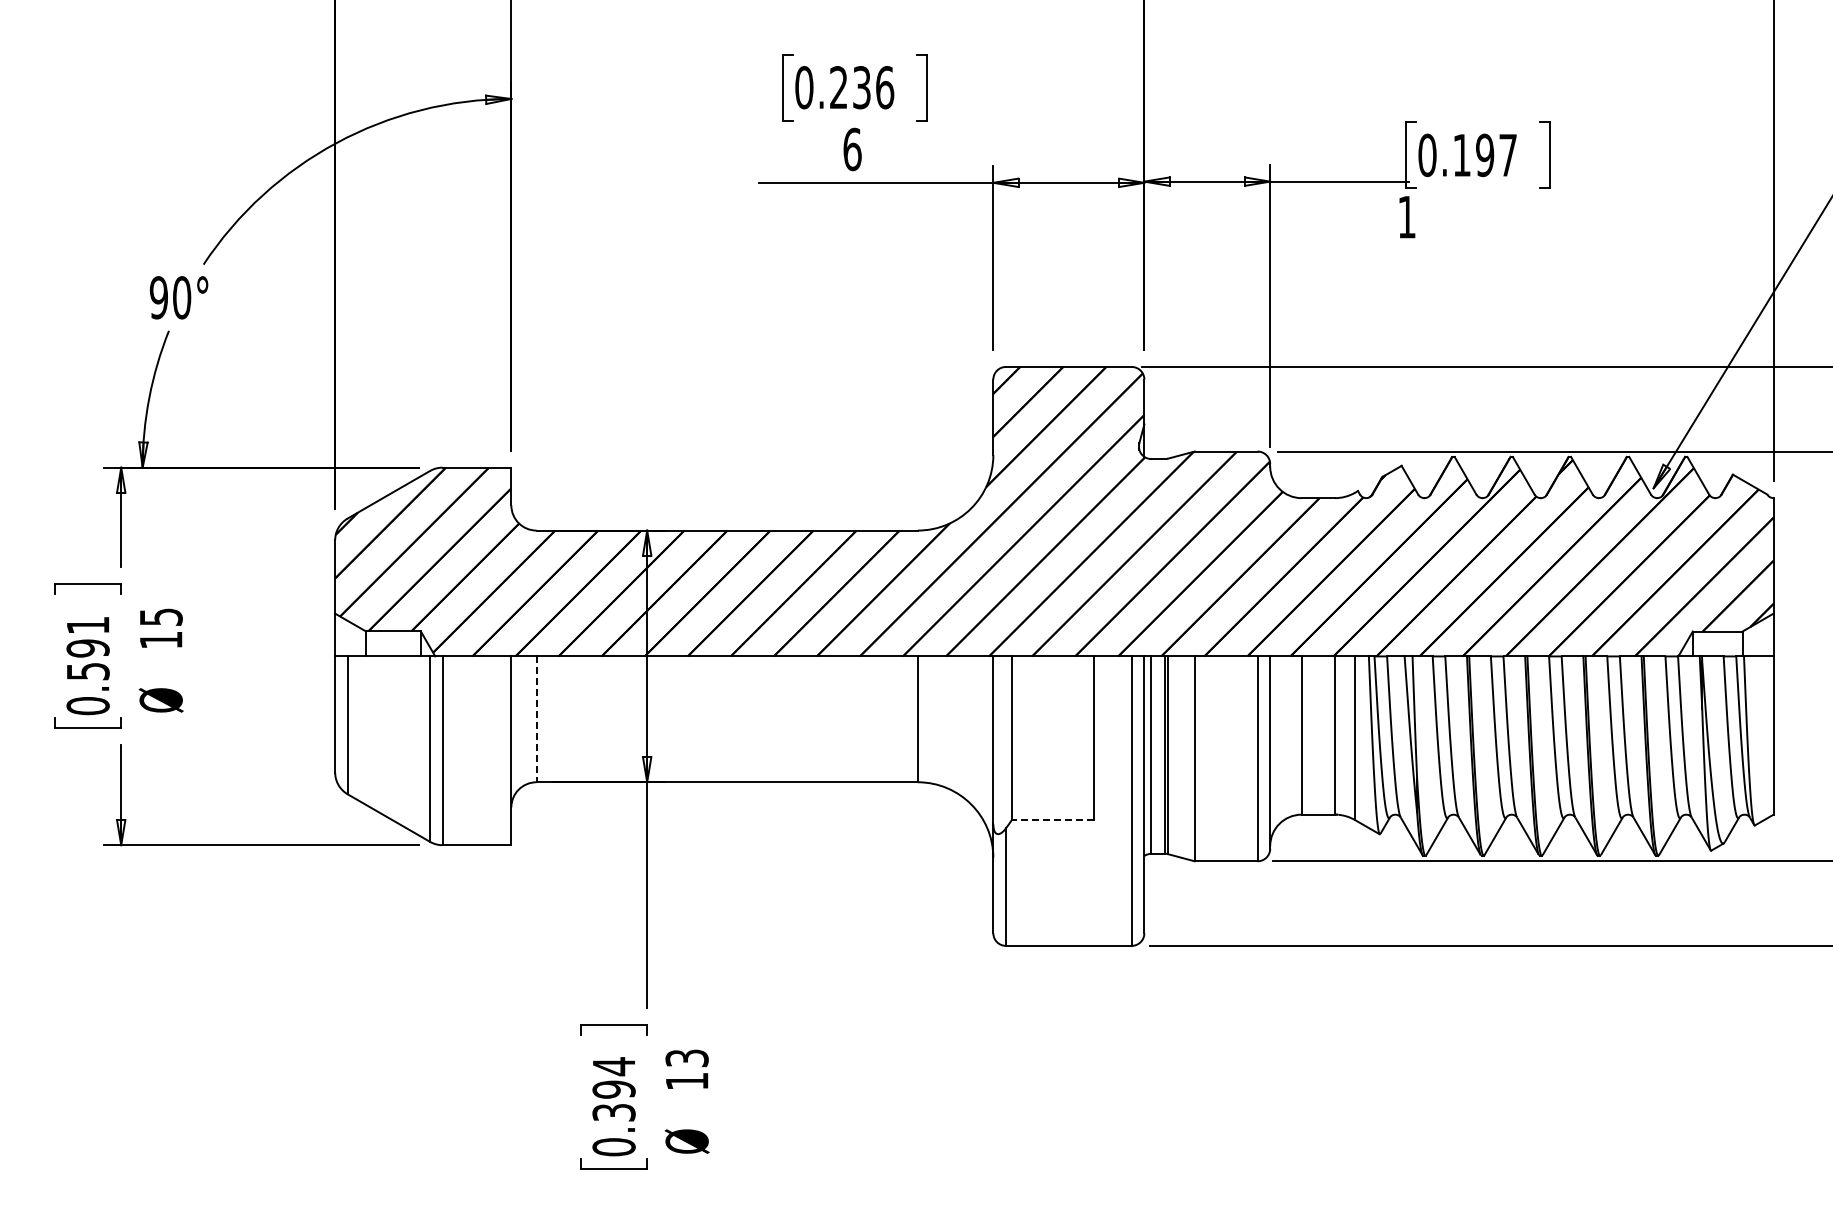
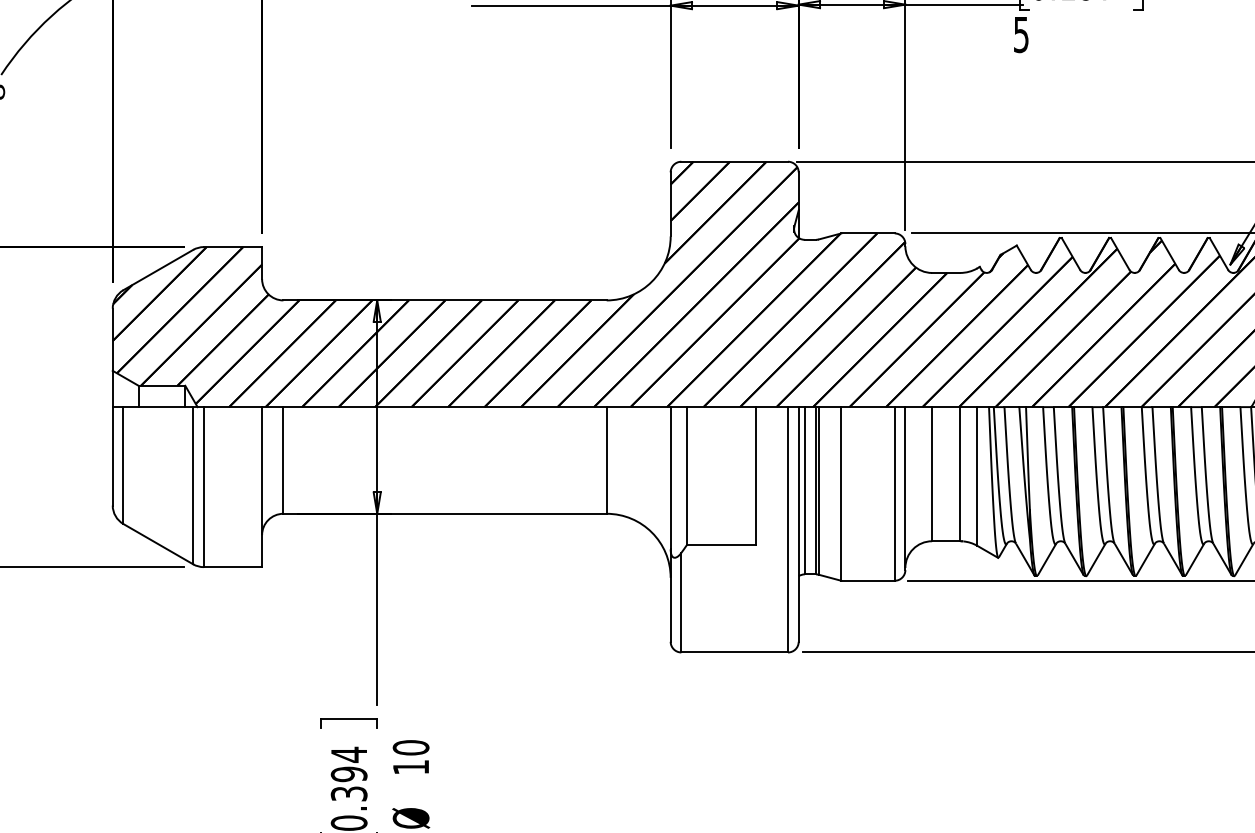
text: (1406, 217) -> (1020, 35), 1 -> 5
line: (536, 719) -> (283, 460), dashed -> solid
line: (1053, 819) -> (721, 545), dashed -> solid
text: (686, 1058) -> (410, 747), 13 -> 10

